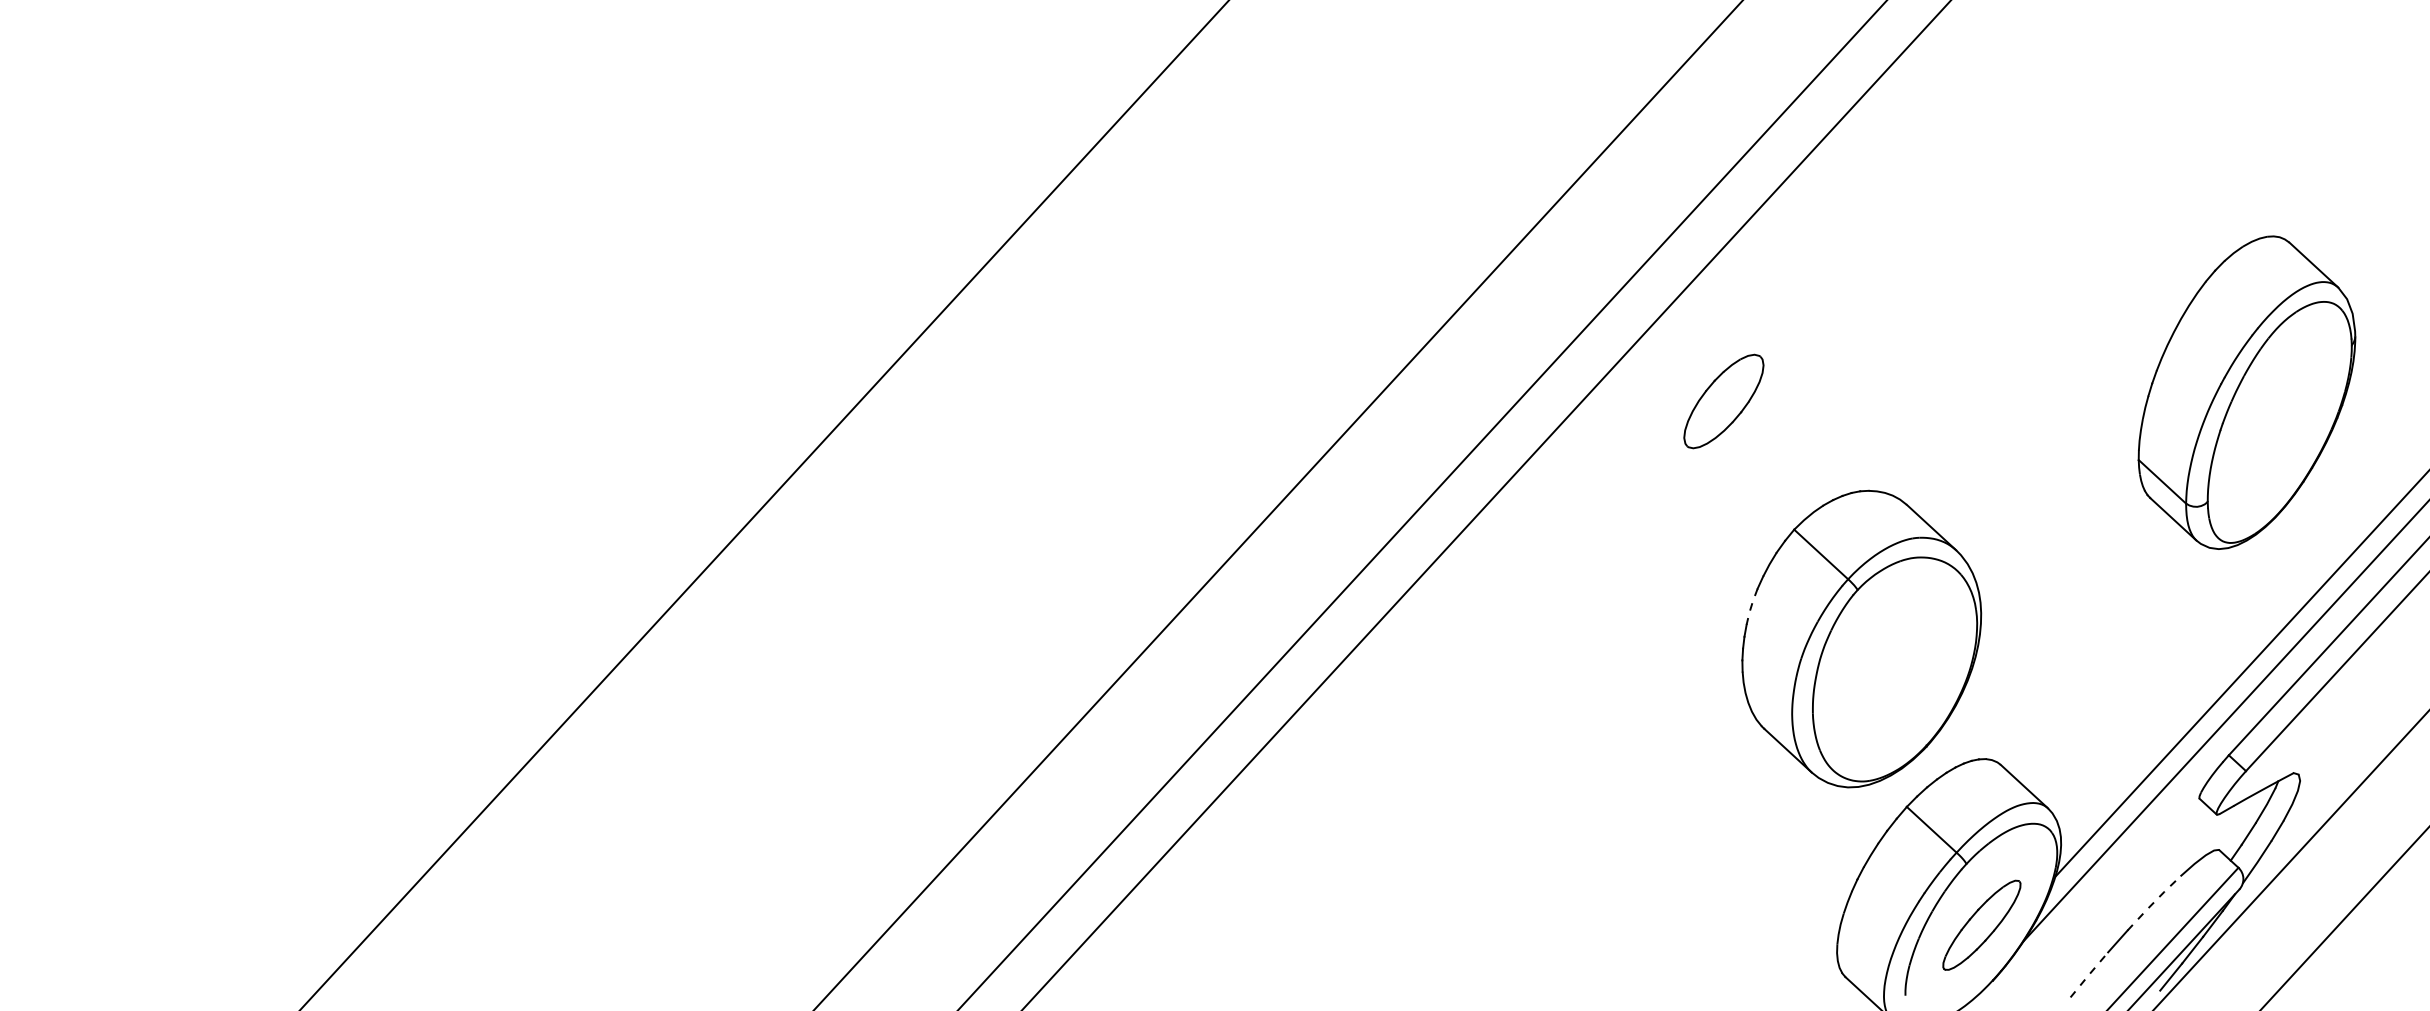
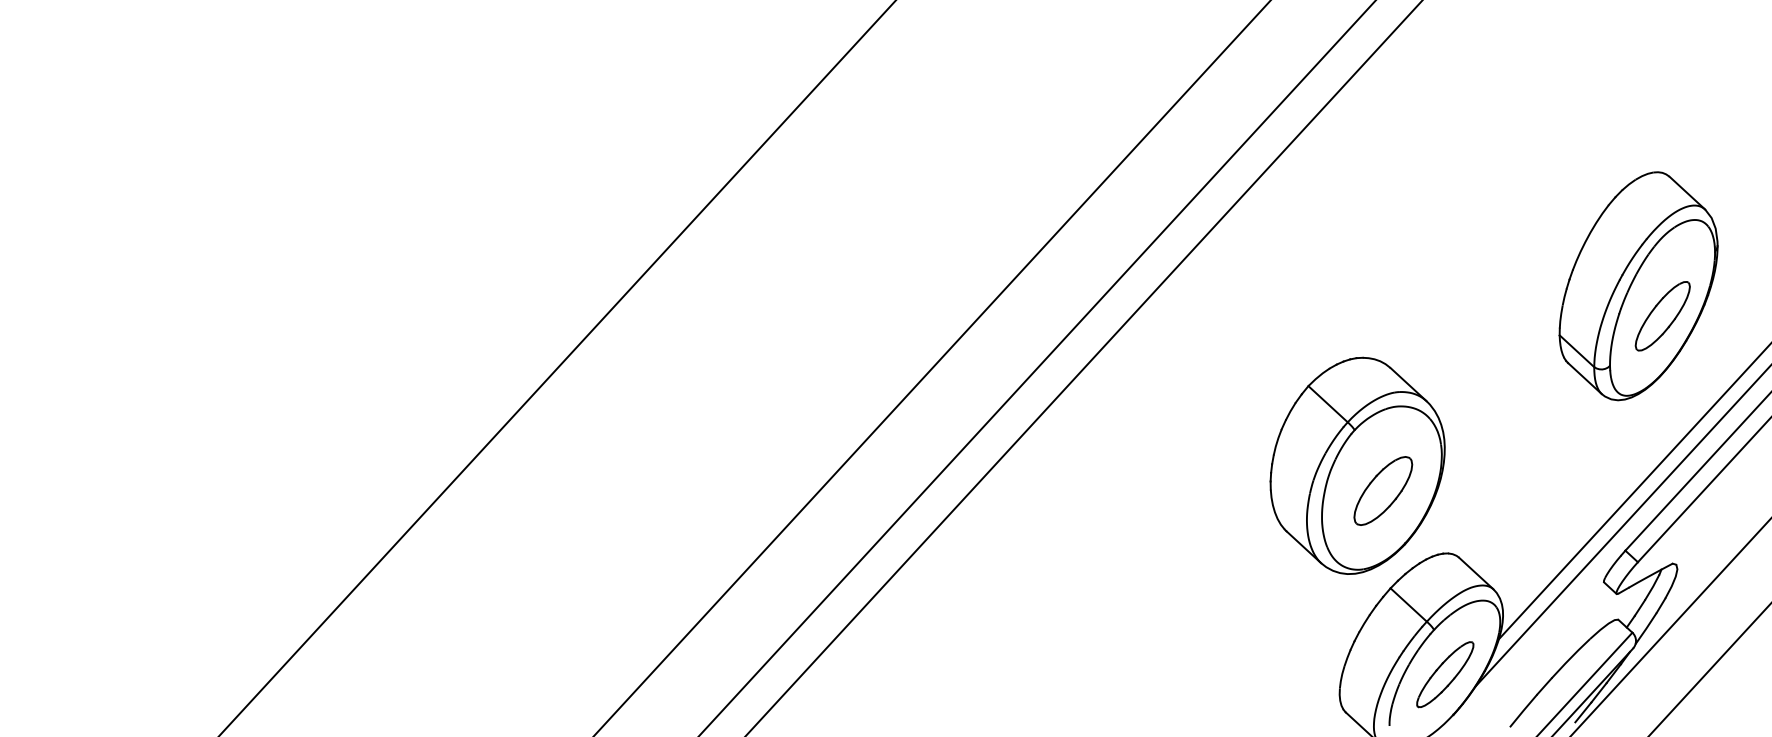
part: (1723, 401) -> (1383, 491), moved
part: (2280, 433) -> (1663, 315), added
line: (1751, 607) -> (1277, 442), dashed -> solid
line: (2154, 902) -> (1571, 658), dashed -> solid
line: (2088, 974) -> (1523, 710), dashed -> solid

